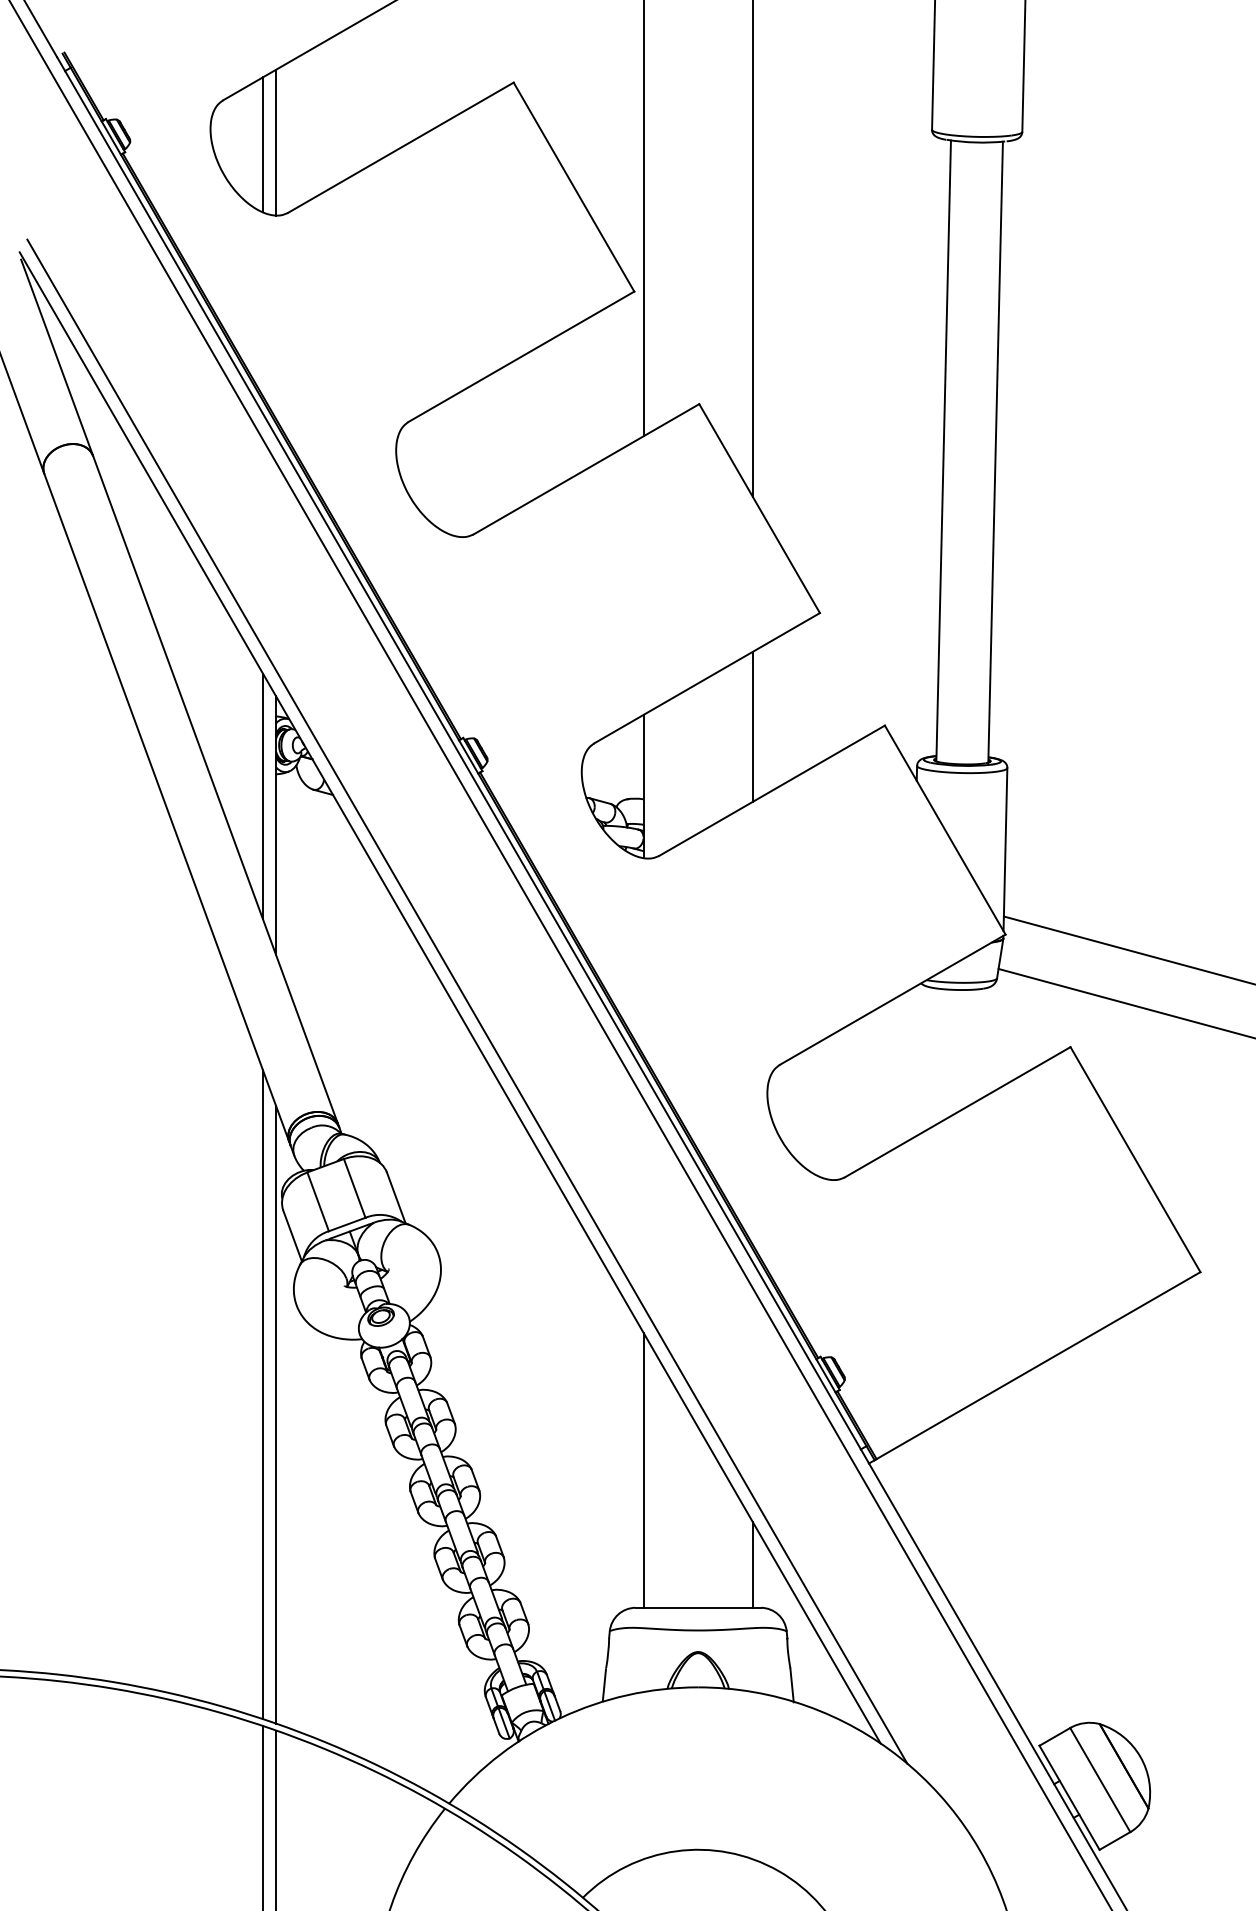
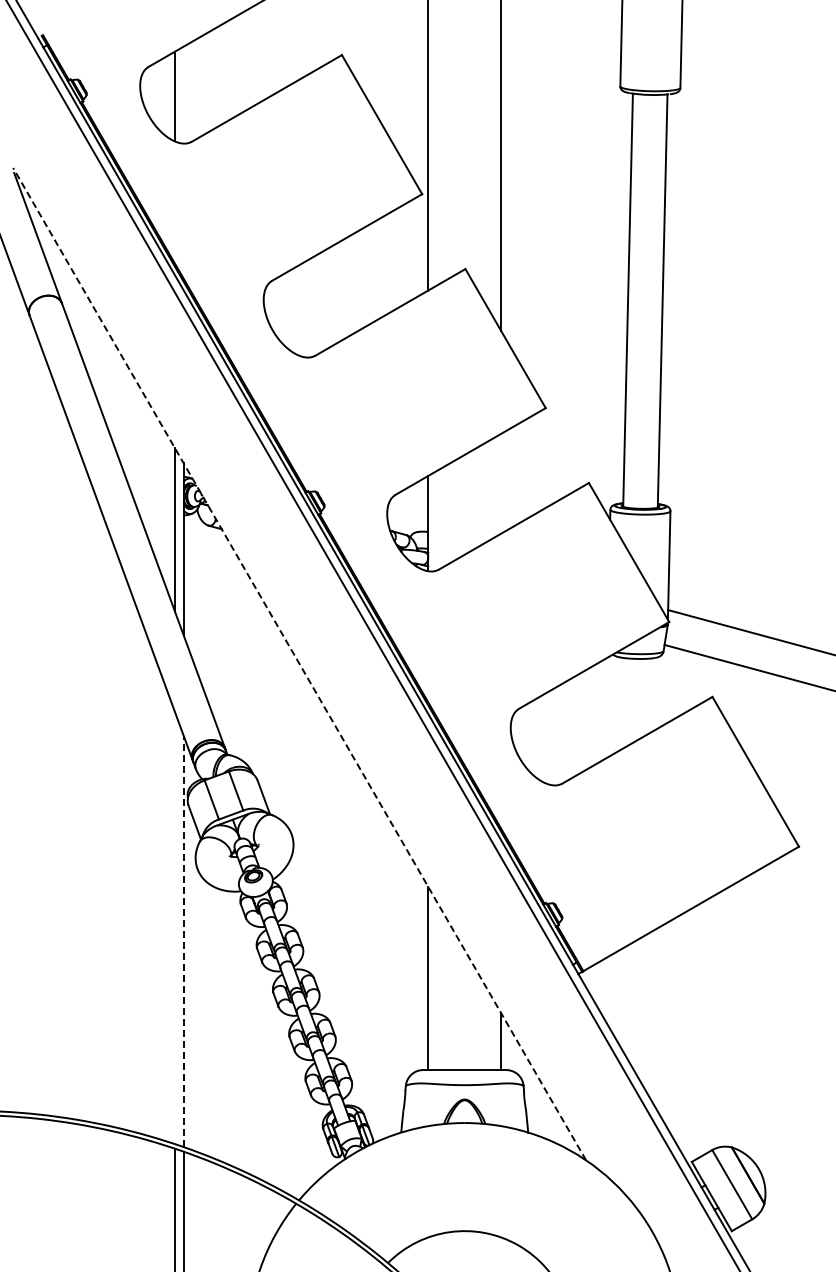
line: (275, 141) -> (183, 94), removed
line: (753, 726) -> (501, 483), removed
line: (449, 998) -> (299, 664), solid -> dashed
line: (466, 1001) -> (310, 666), removed
line: (263, 1395) -> (175, 928), removed
line: (275, 1414) -> (183, 941), solid -> dashed

